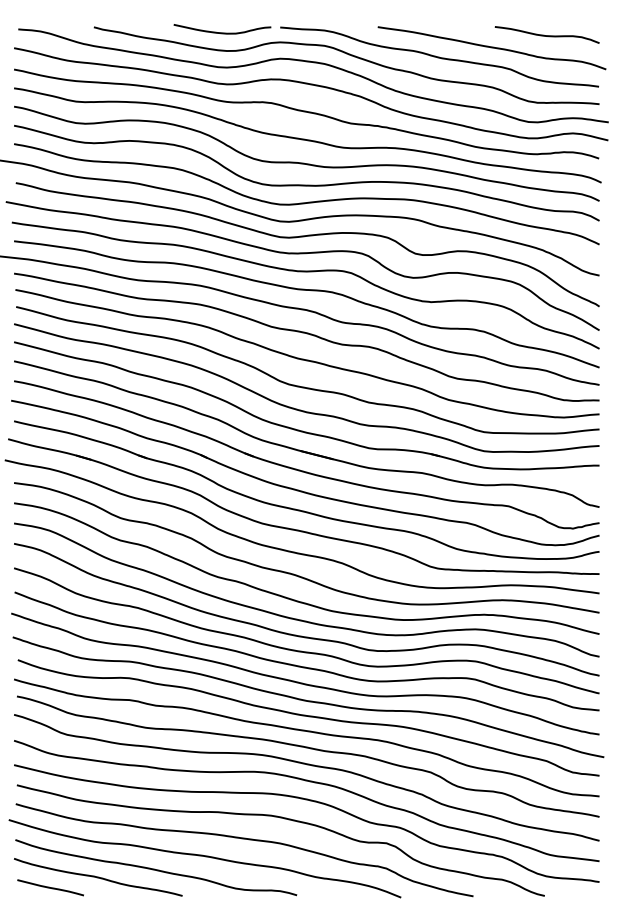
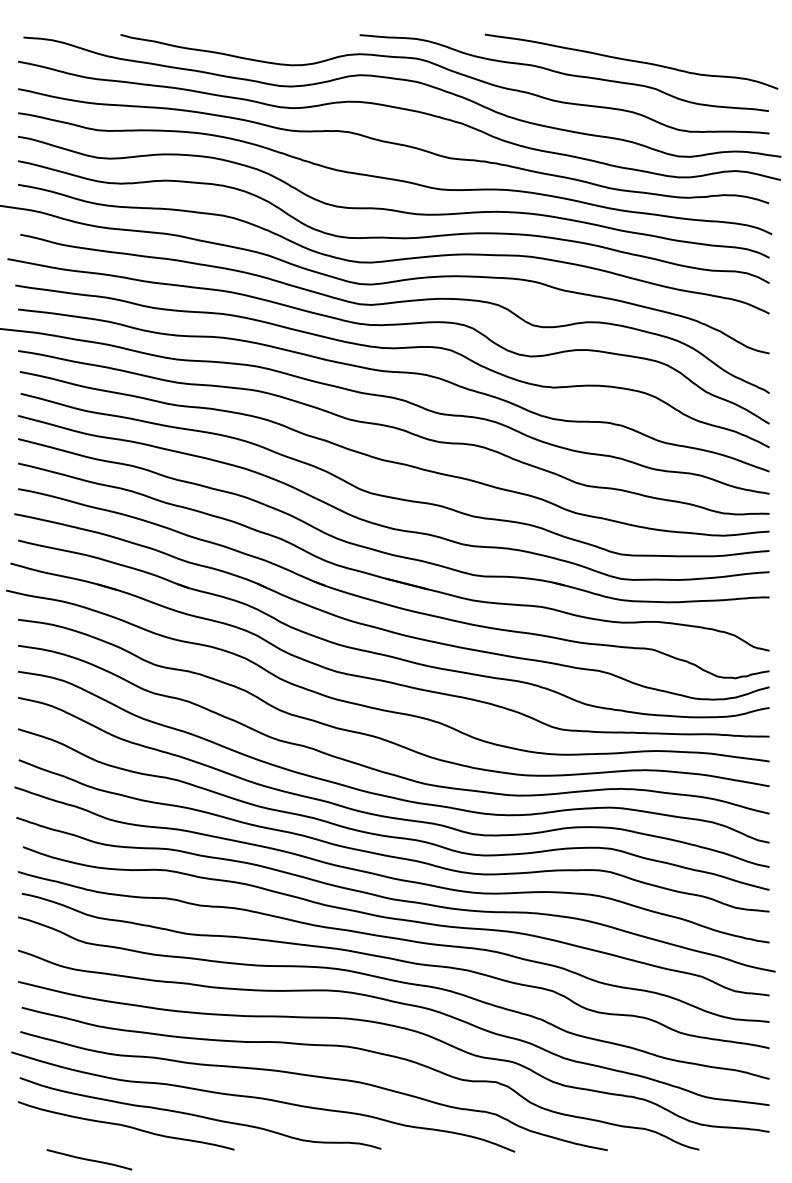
curve: (222, 32) -> (285, 41), removed
curve: (546, 35) -> (701, 45), removed
line: (50, 887) -> (89, 1159), moved

